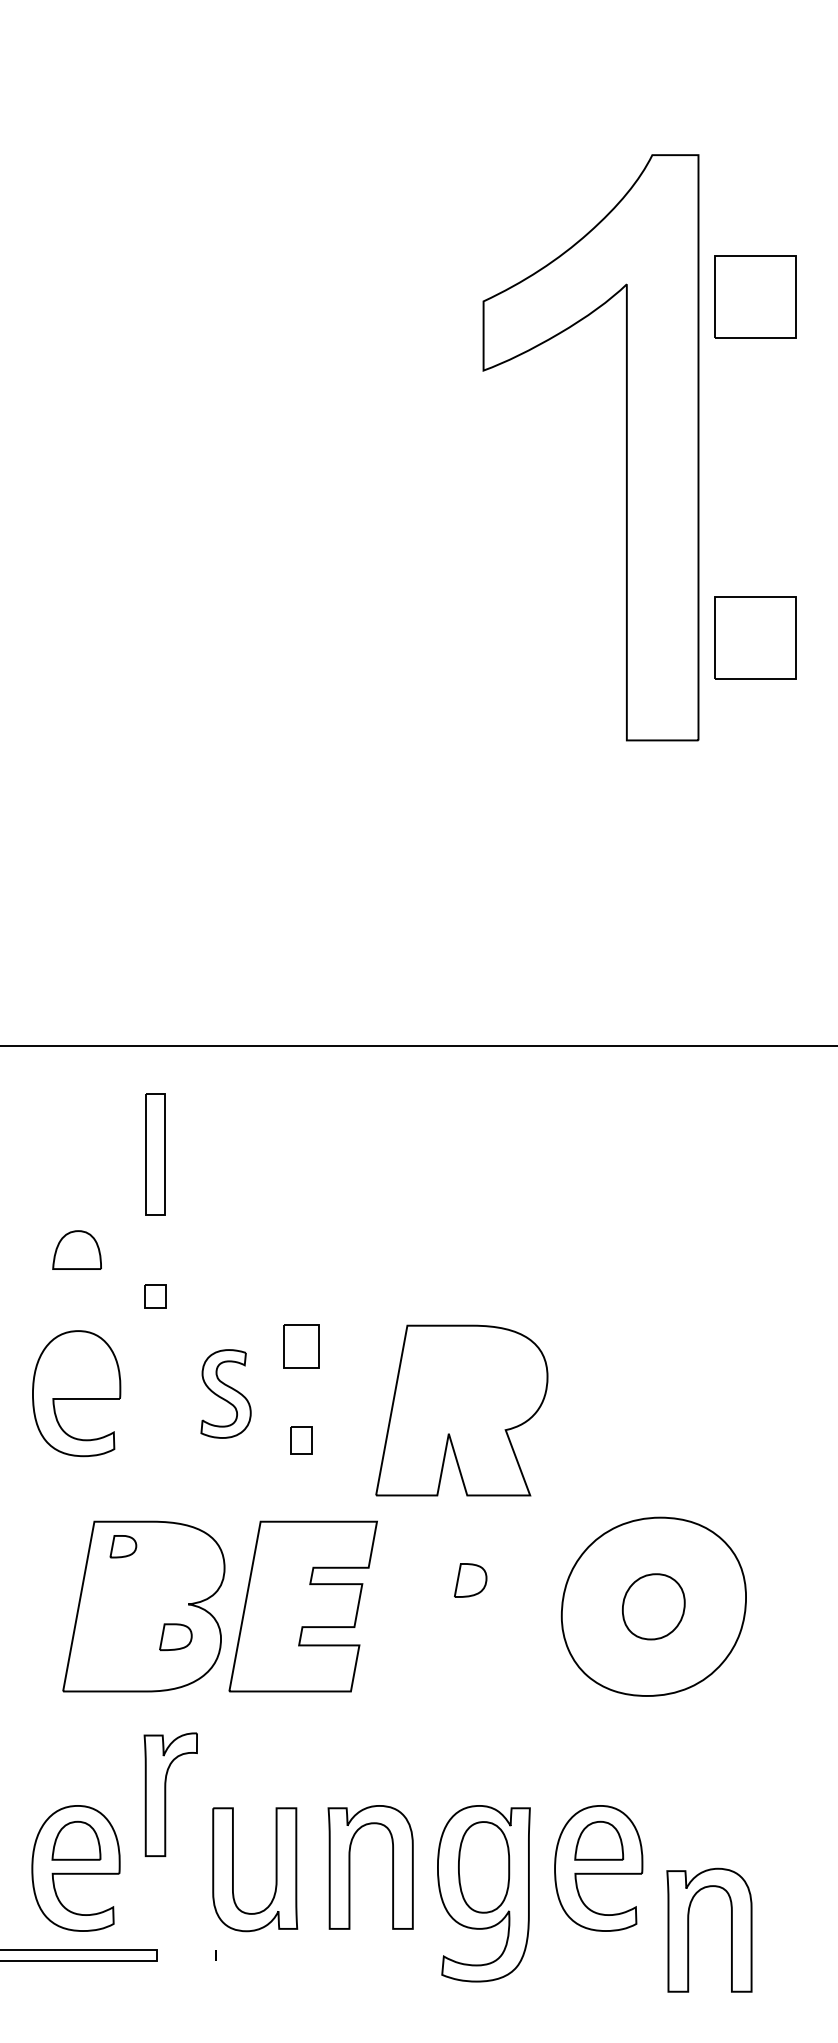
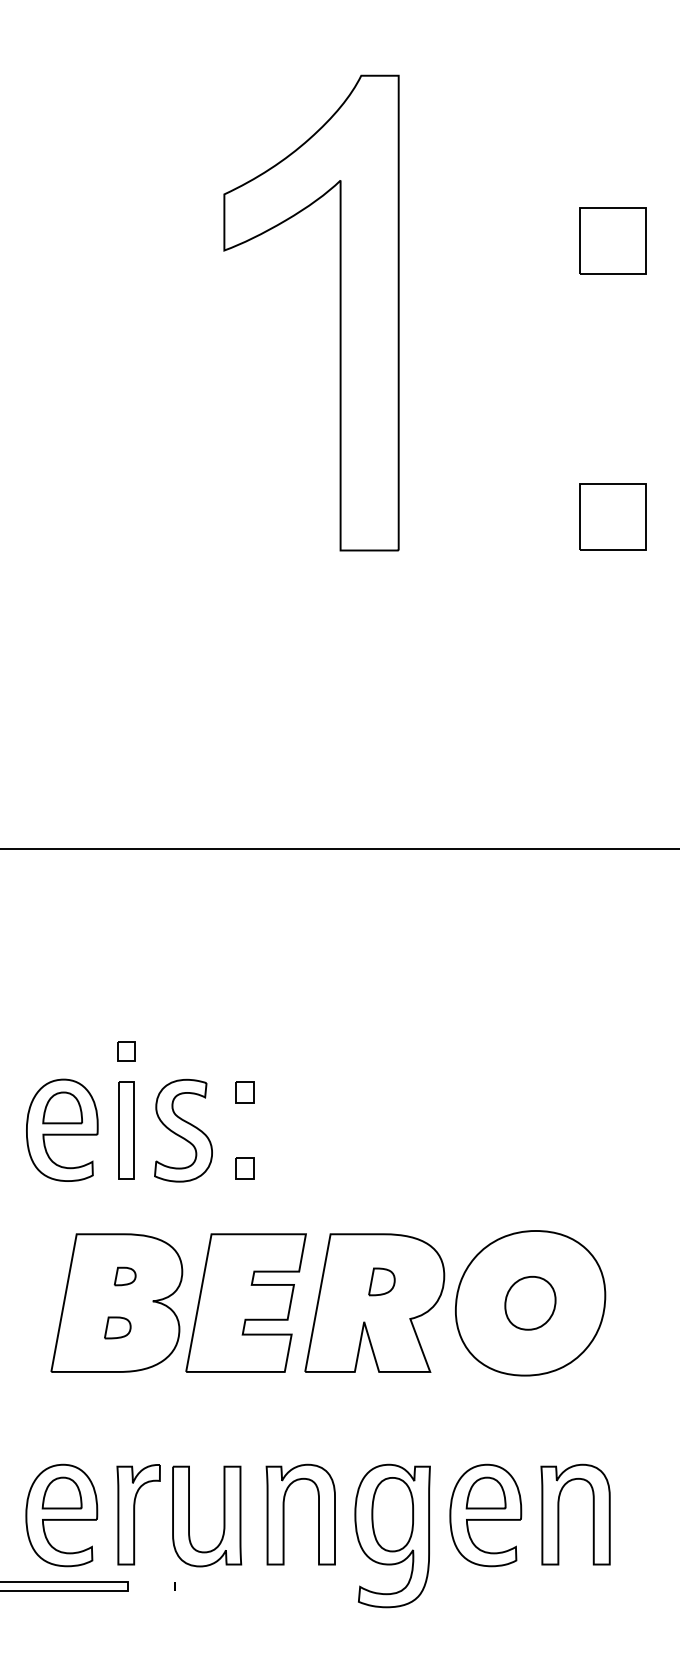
part: (625, 447) -> (339, 312), moved
part: (155, 1154) -> (126, 1130), moved
part: (76, 1249) -> (62, 1107), moved
part: (301, 1346) -> (244, 1092), size x0.62
part: (226, 1393) -> (183, 1130), size x1.43
part: (461, 1409) -> (374, 1302), moved
part: (122, 1546) -> (124, 1276), moved
part: (175, 1636) -> (117, 1327), moved
part: (170, 1794) -> (138, 1514), moved
part: (689, 1930) -> (559, 1514), moved

